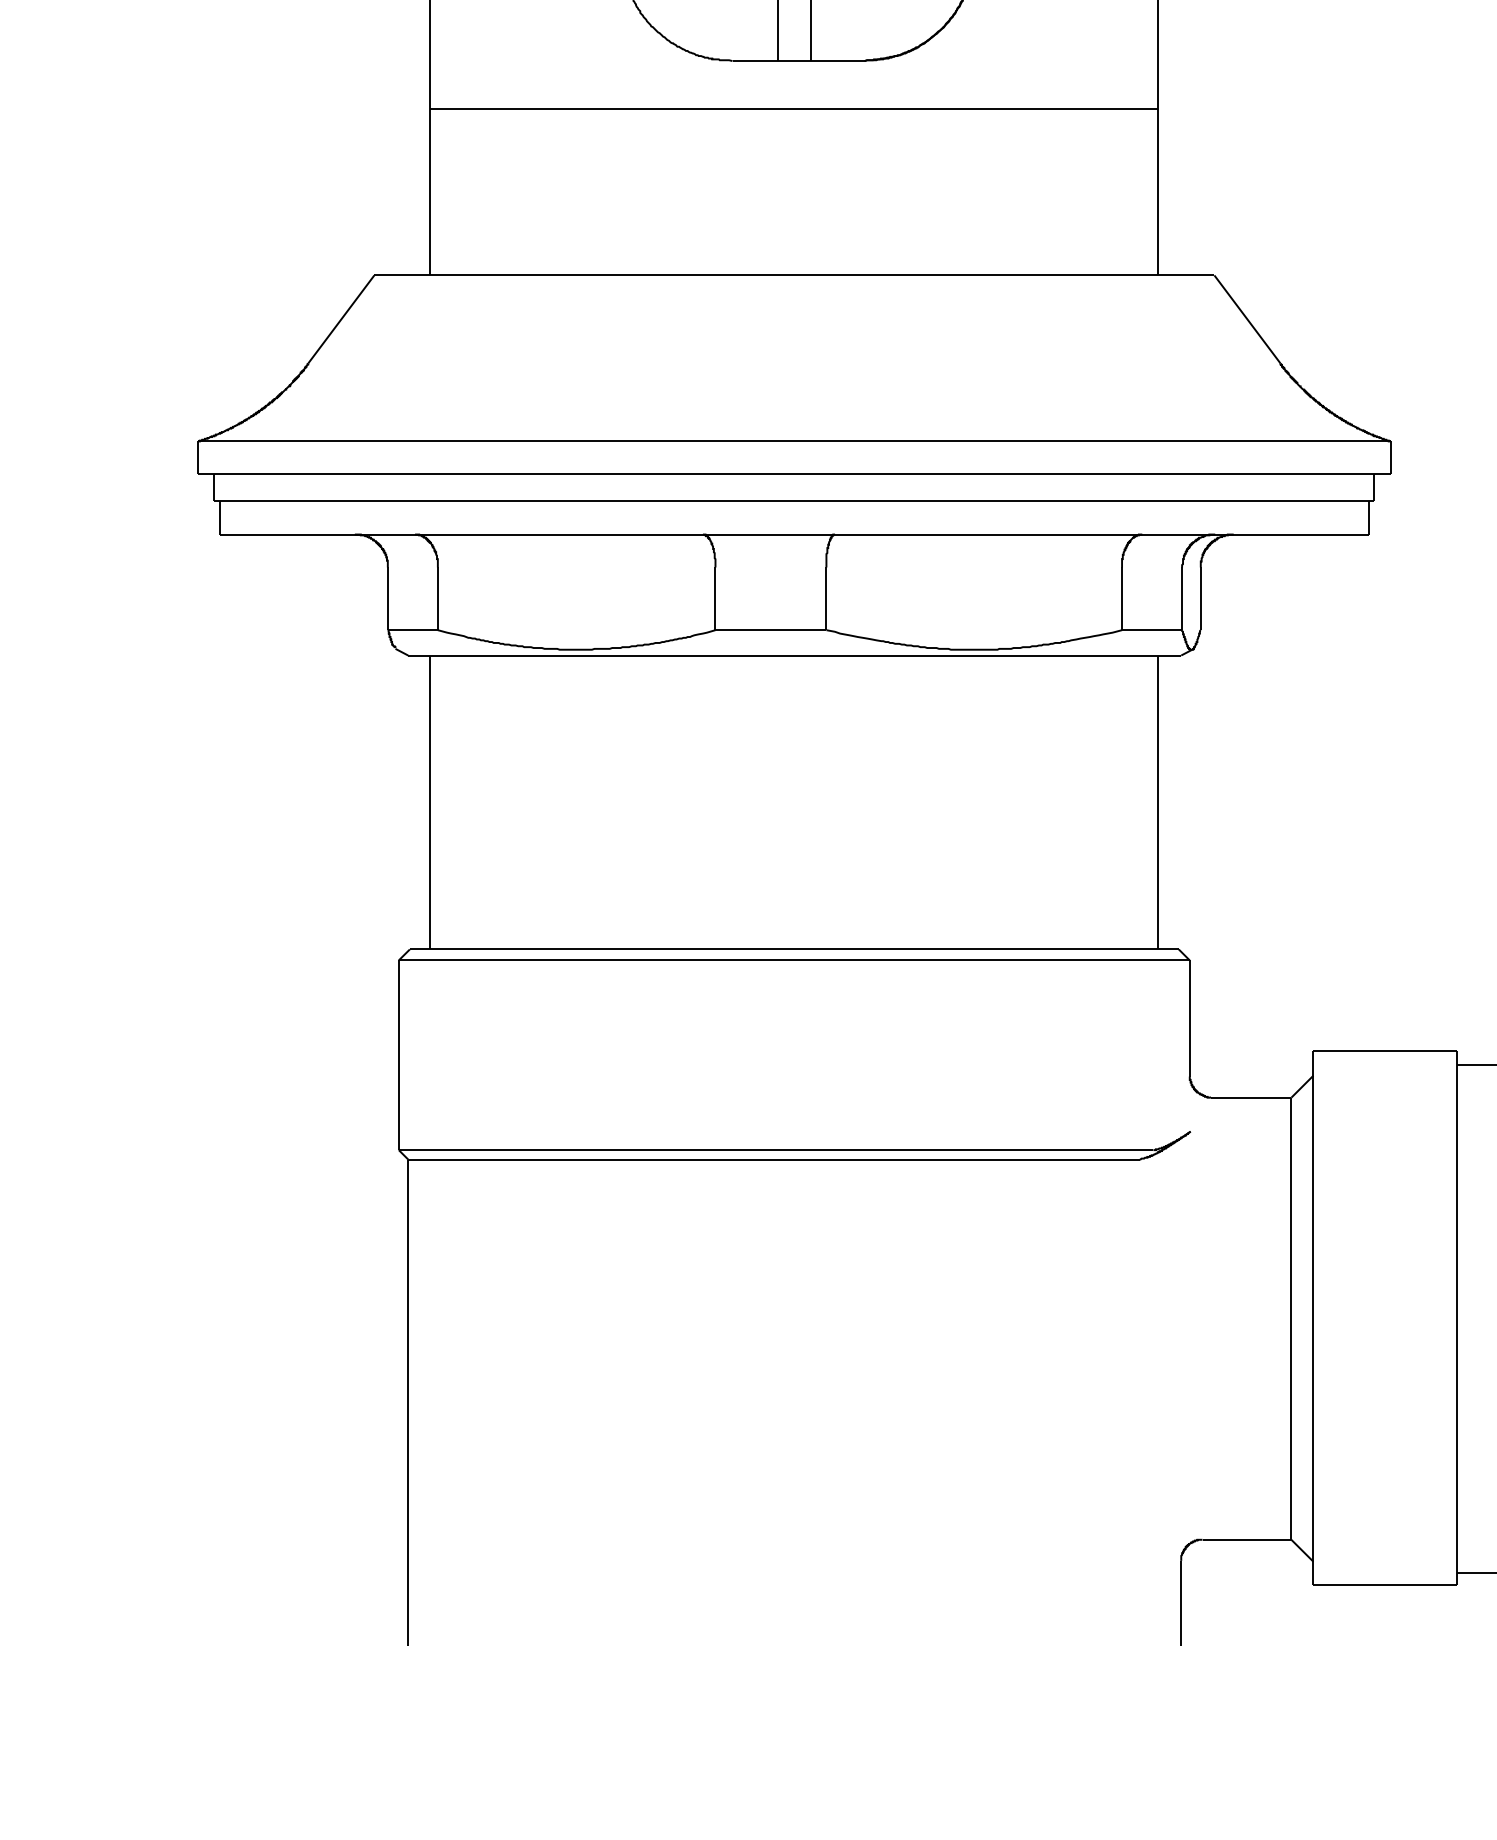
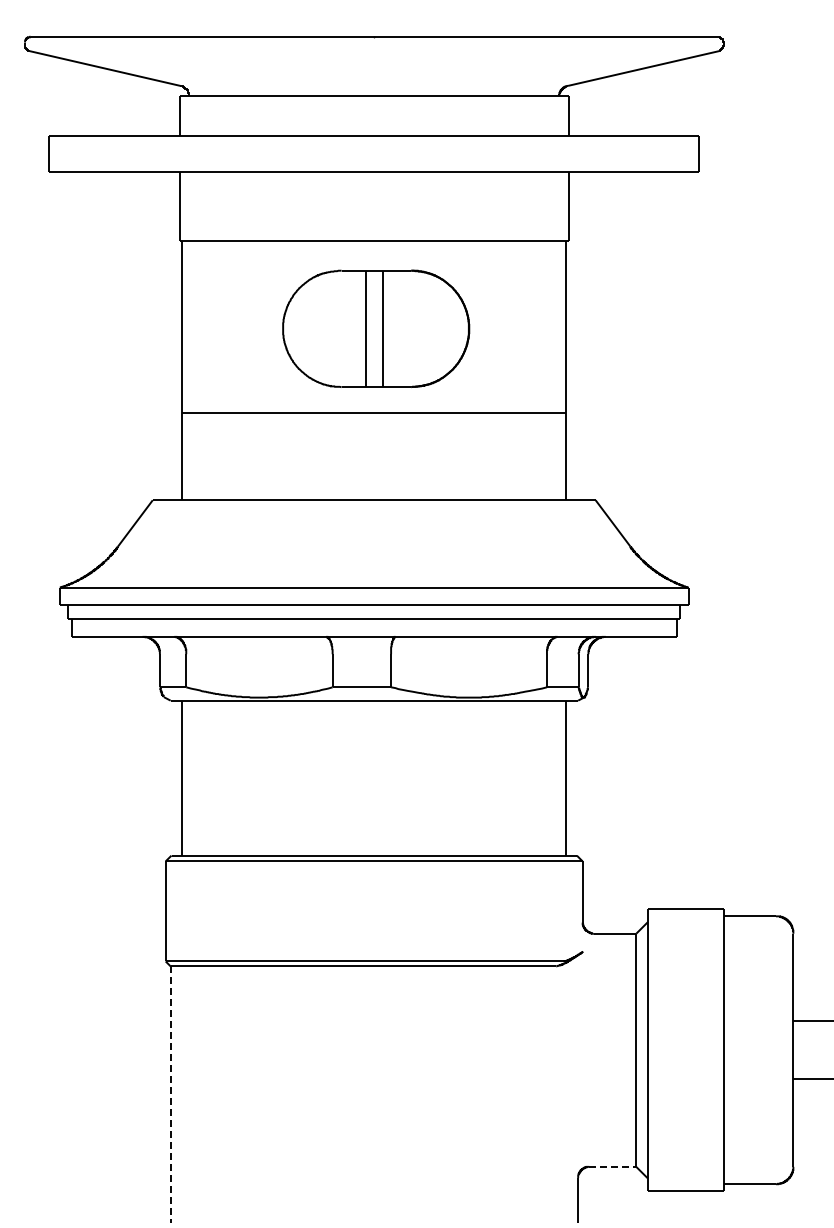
line: (407, 1404) -> (170, 1095), solid -> dashed
line: (1248, 1539) -> (613, 1166), solid -> dashed

